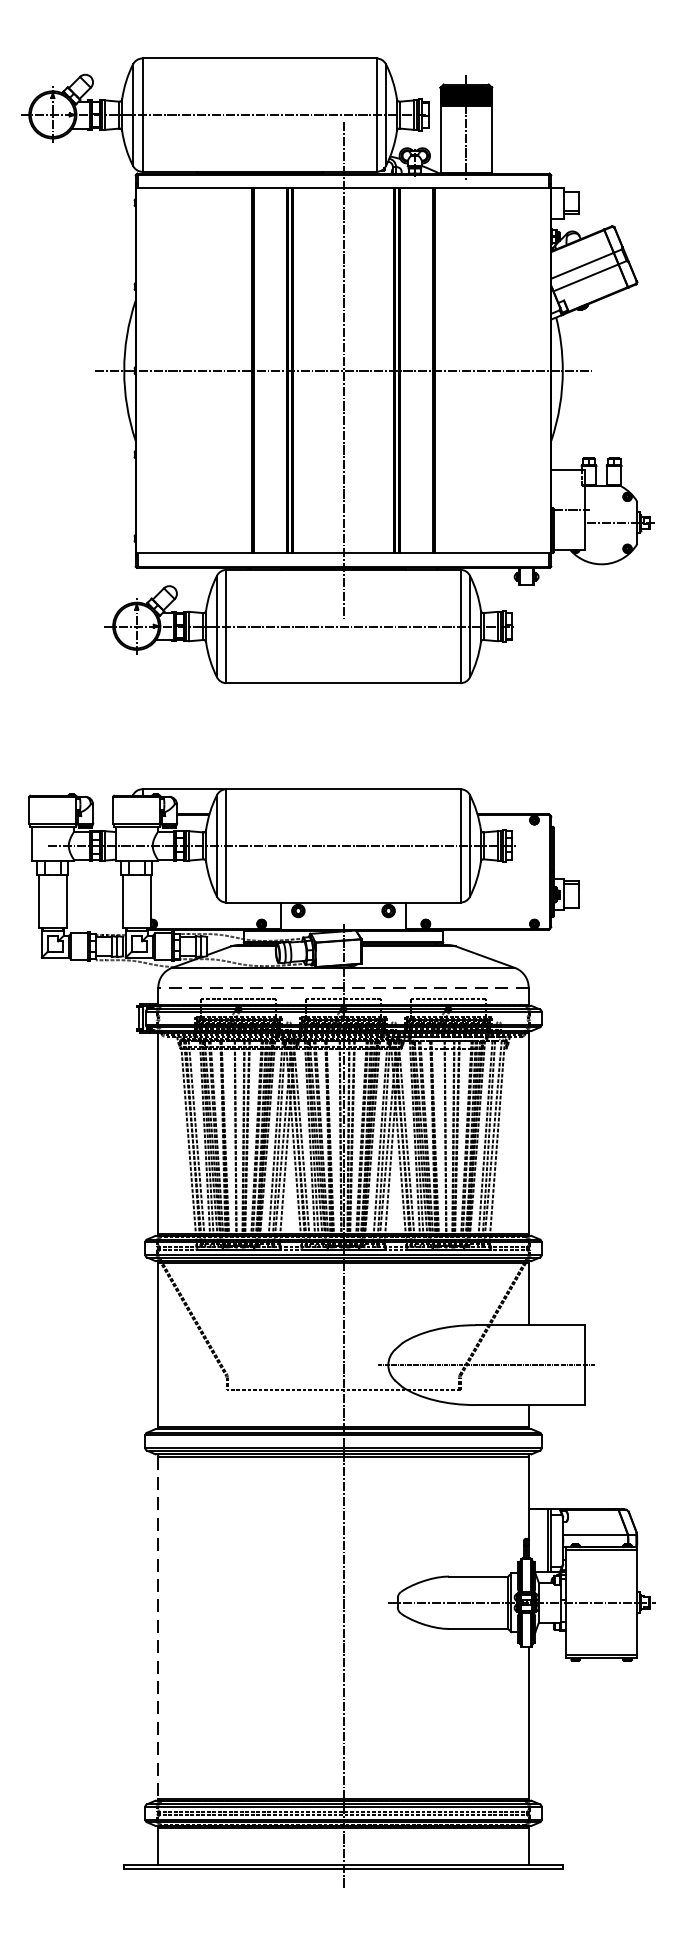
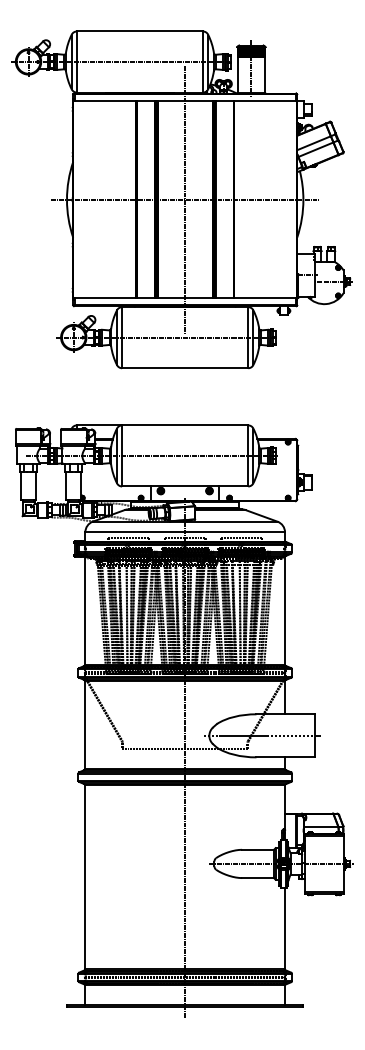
line: (344, 987) -> (185, 532), dashed -> solid
line: (158, 1627) -> (85, 877), dashed -> solid

